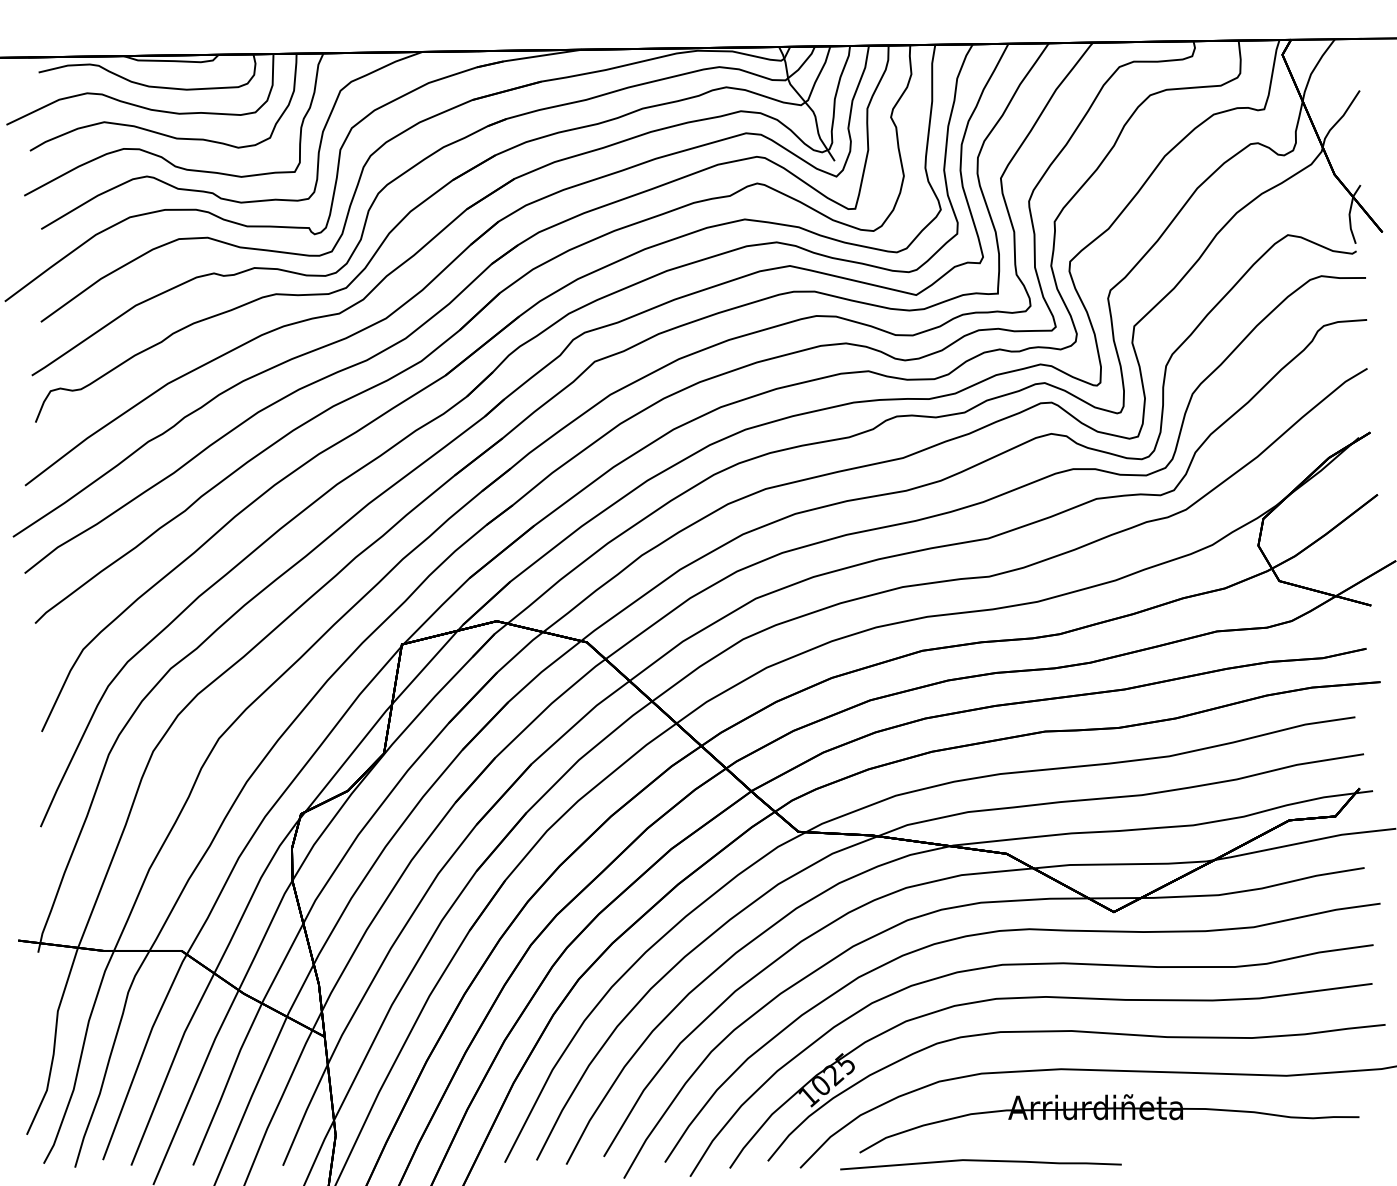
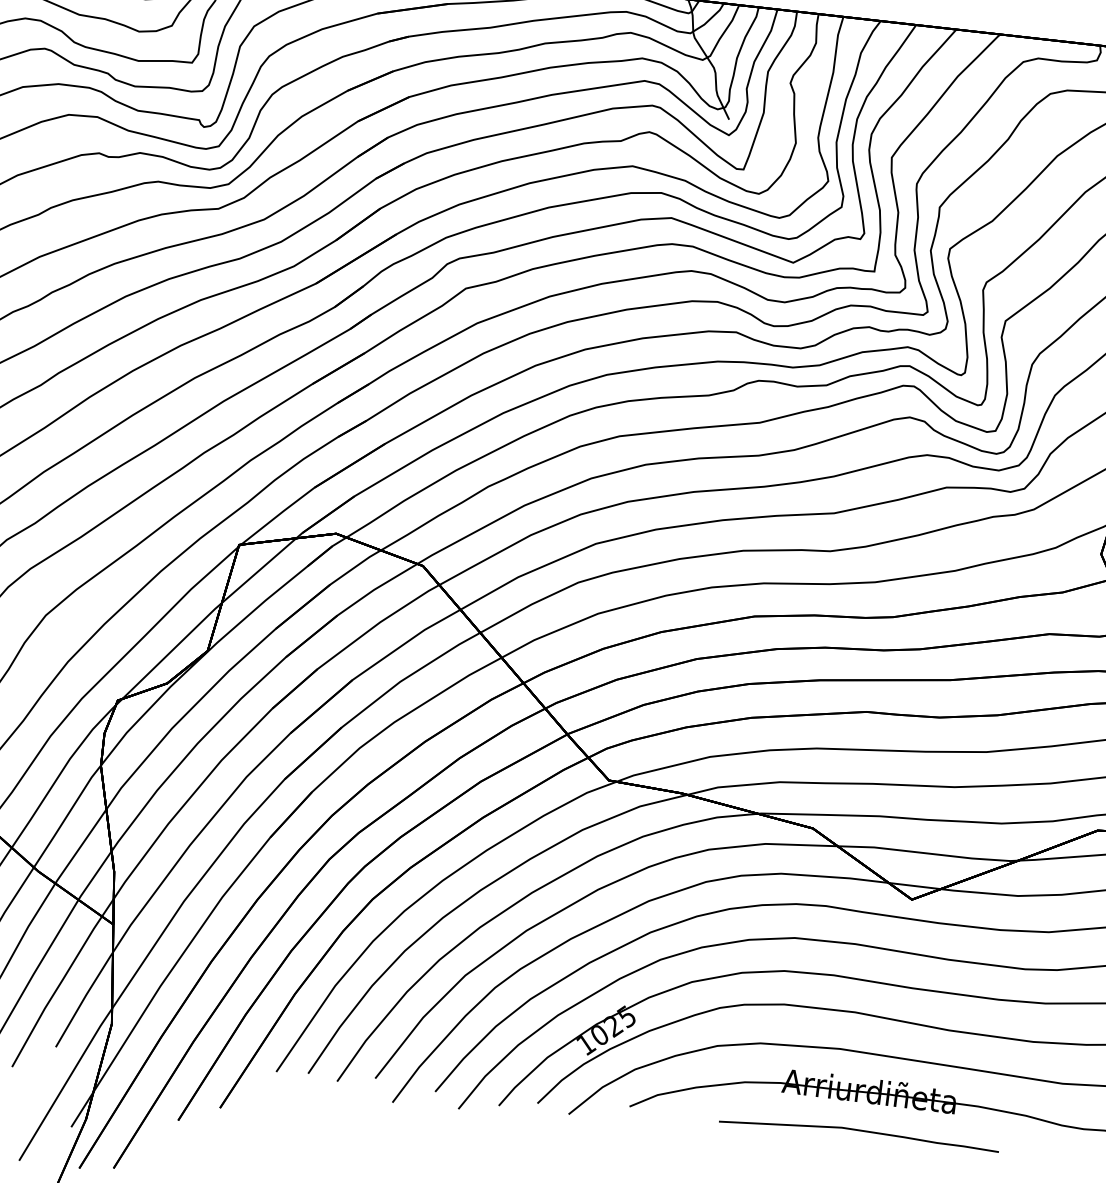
curve: (980, 1161) -> (859, 1131), moved

